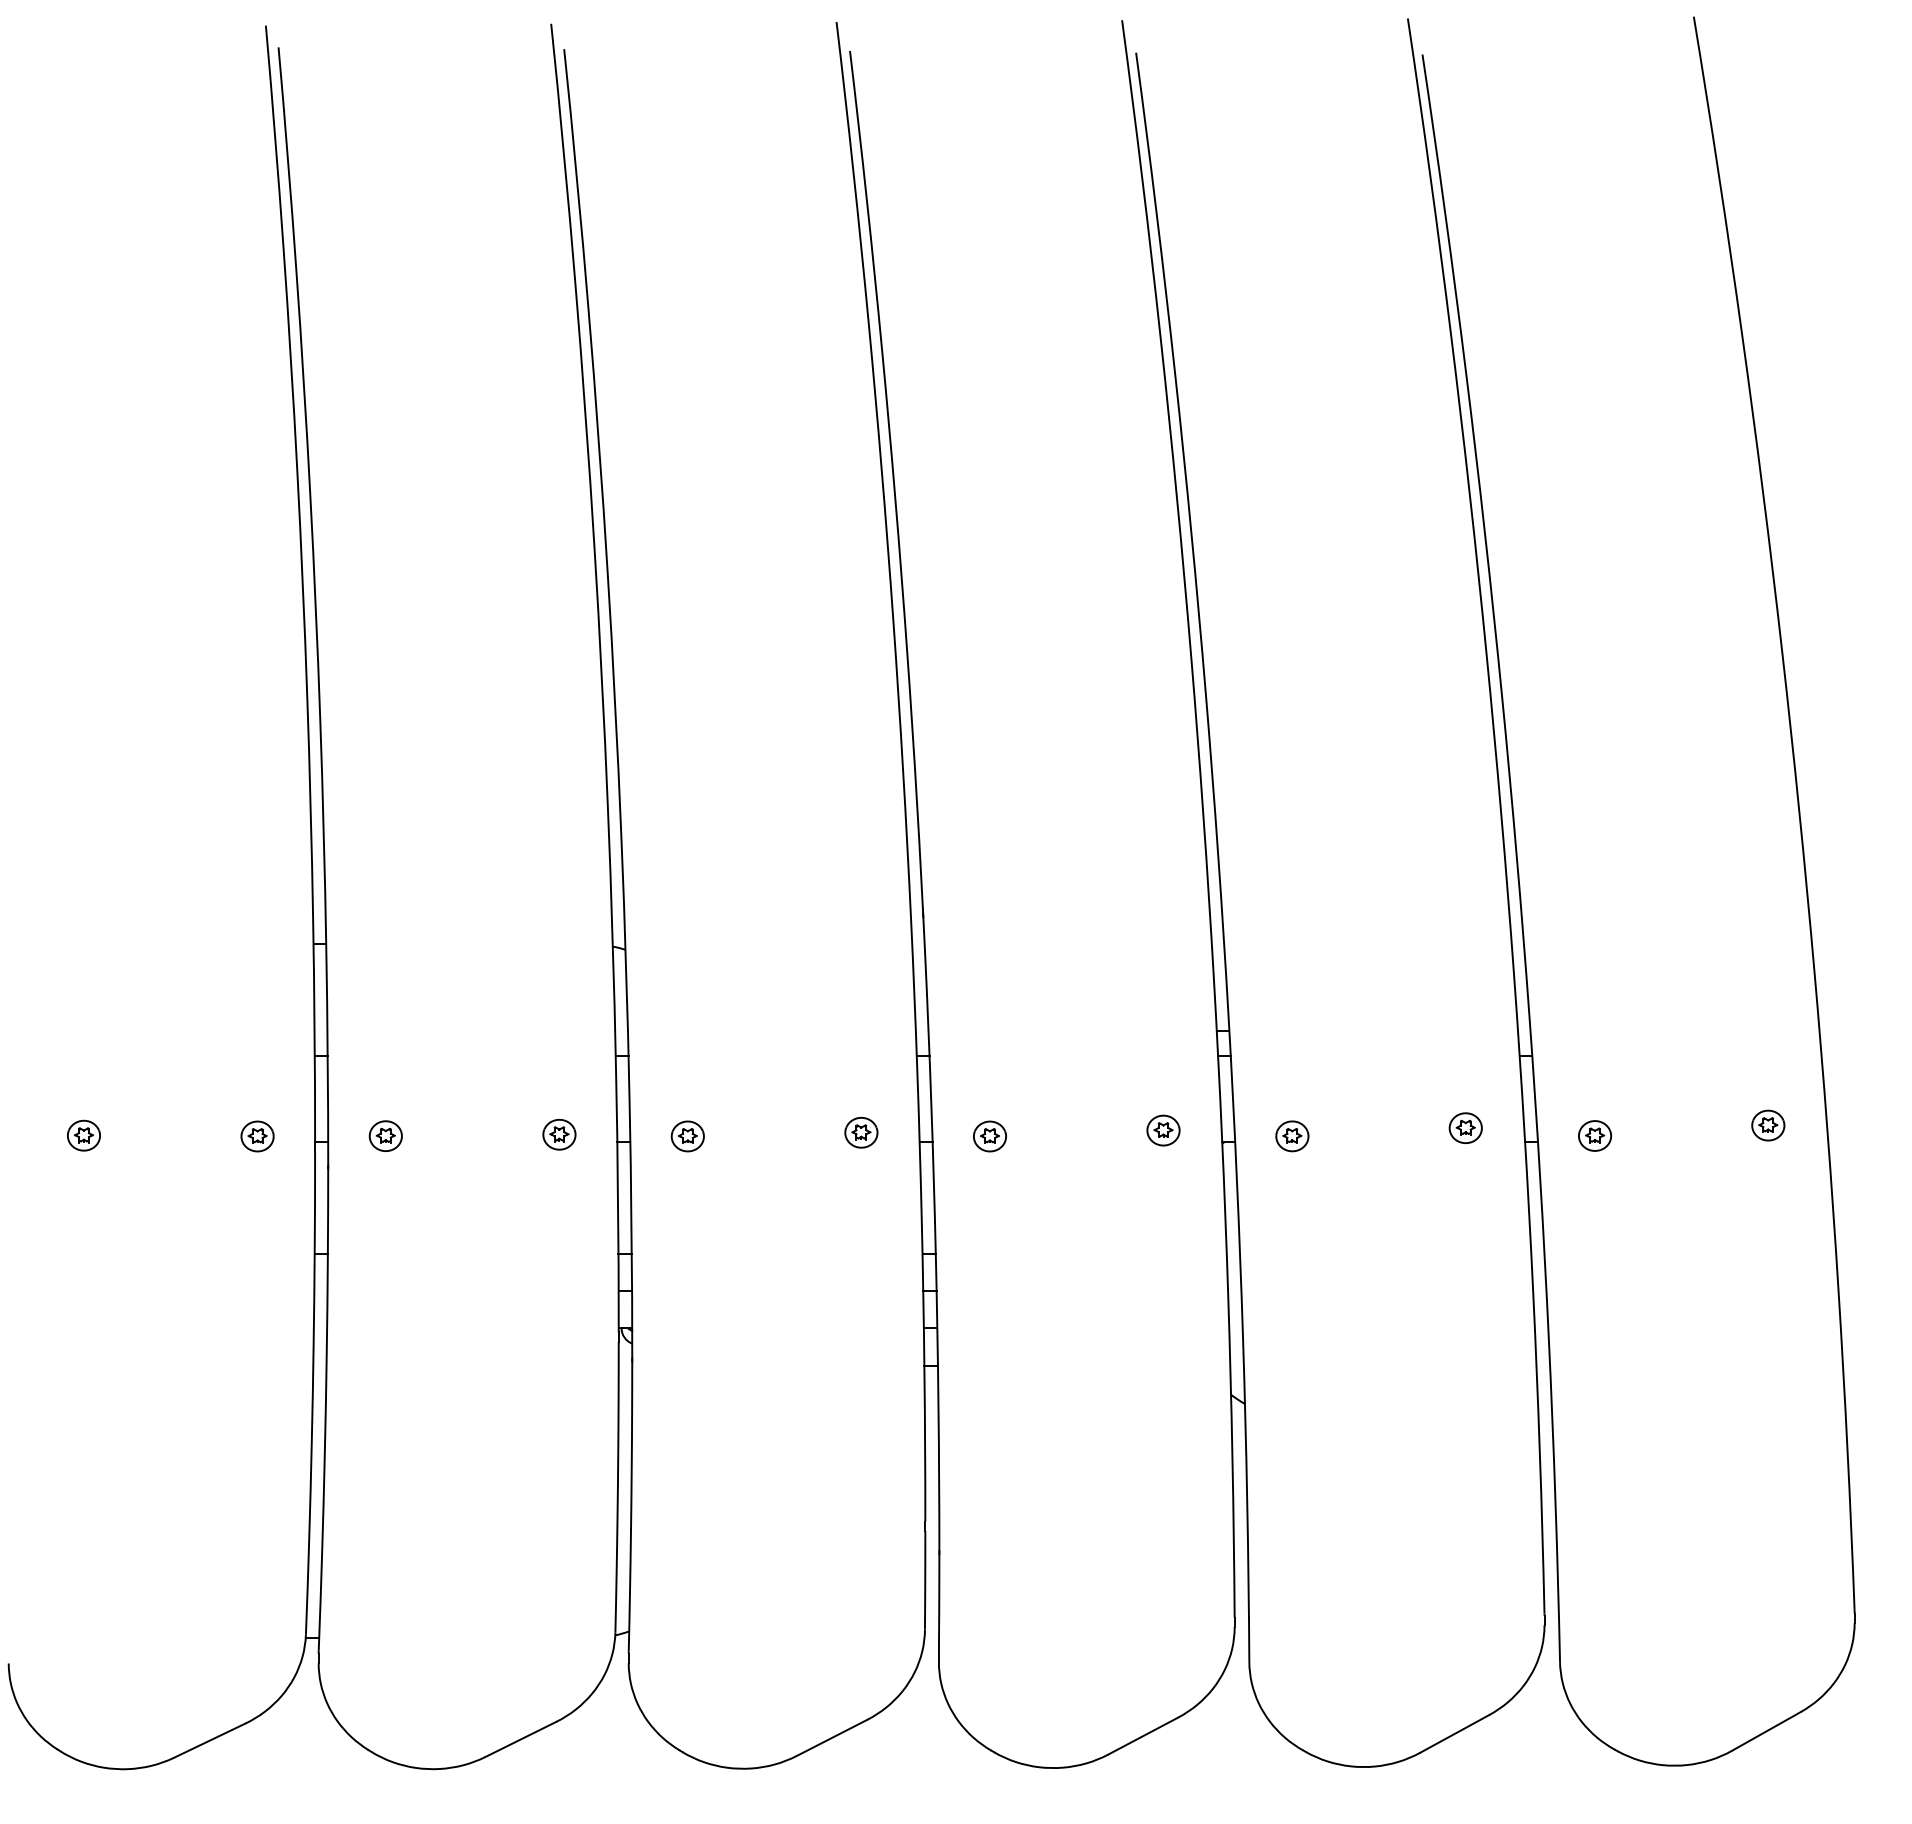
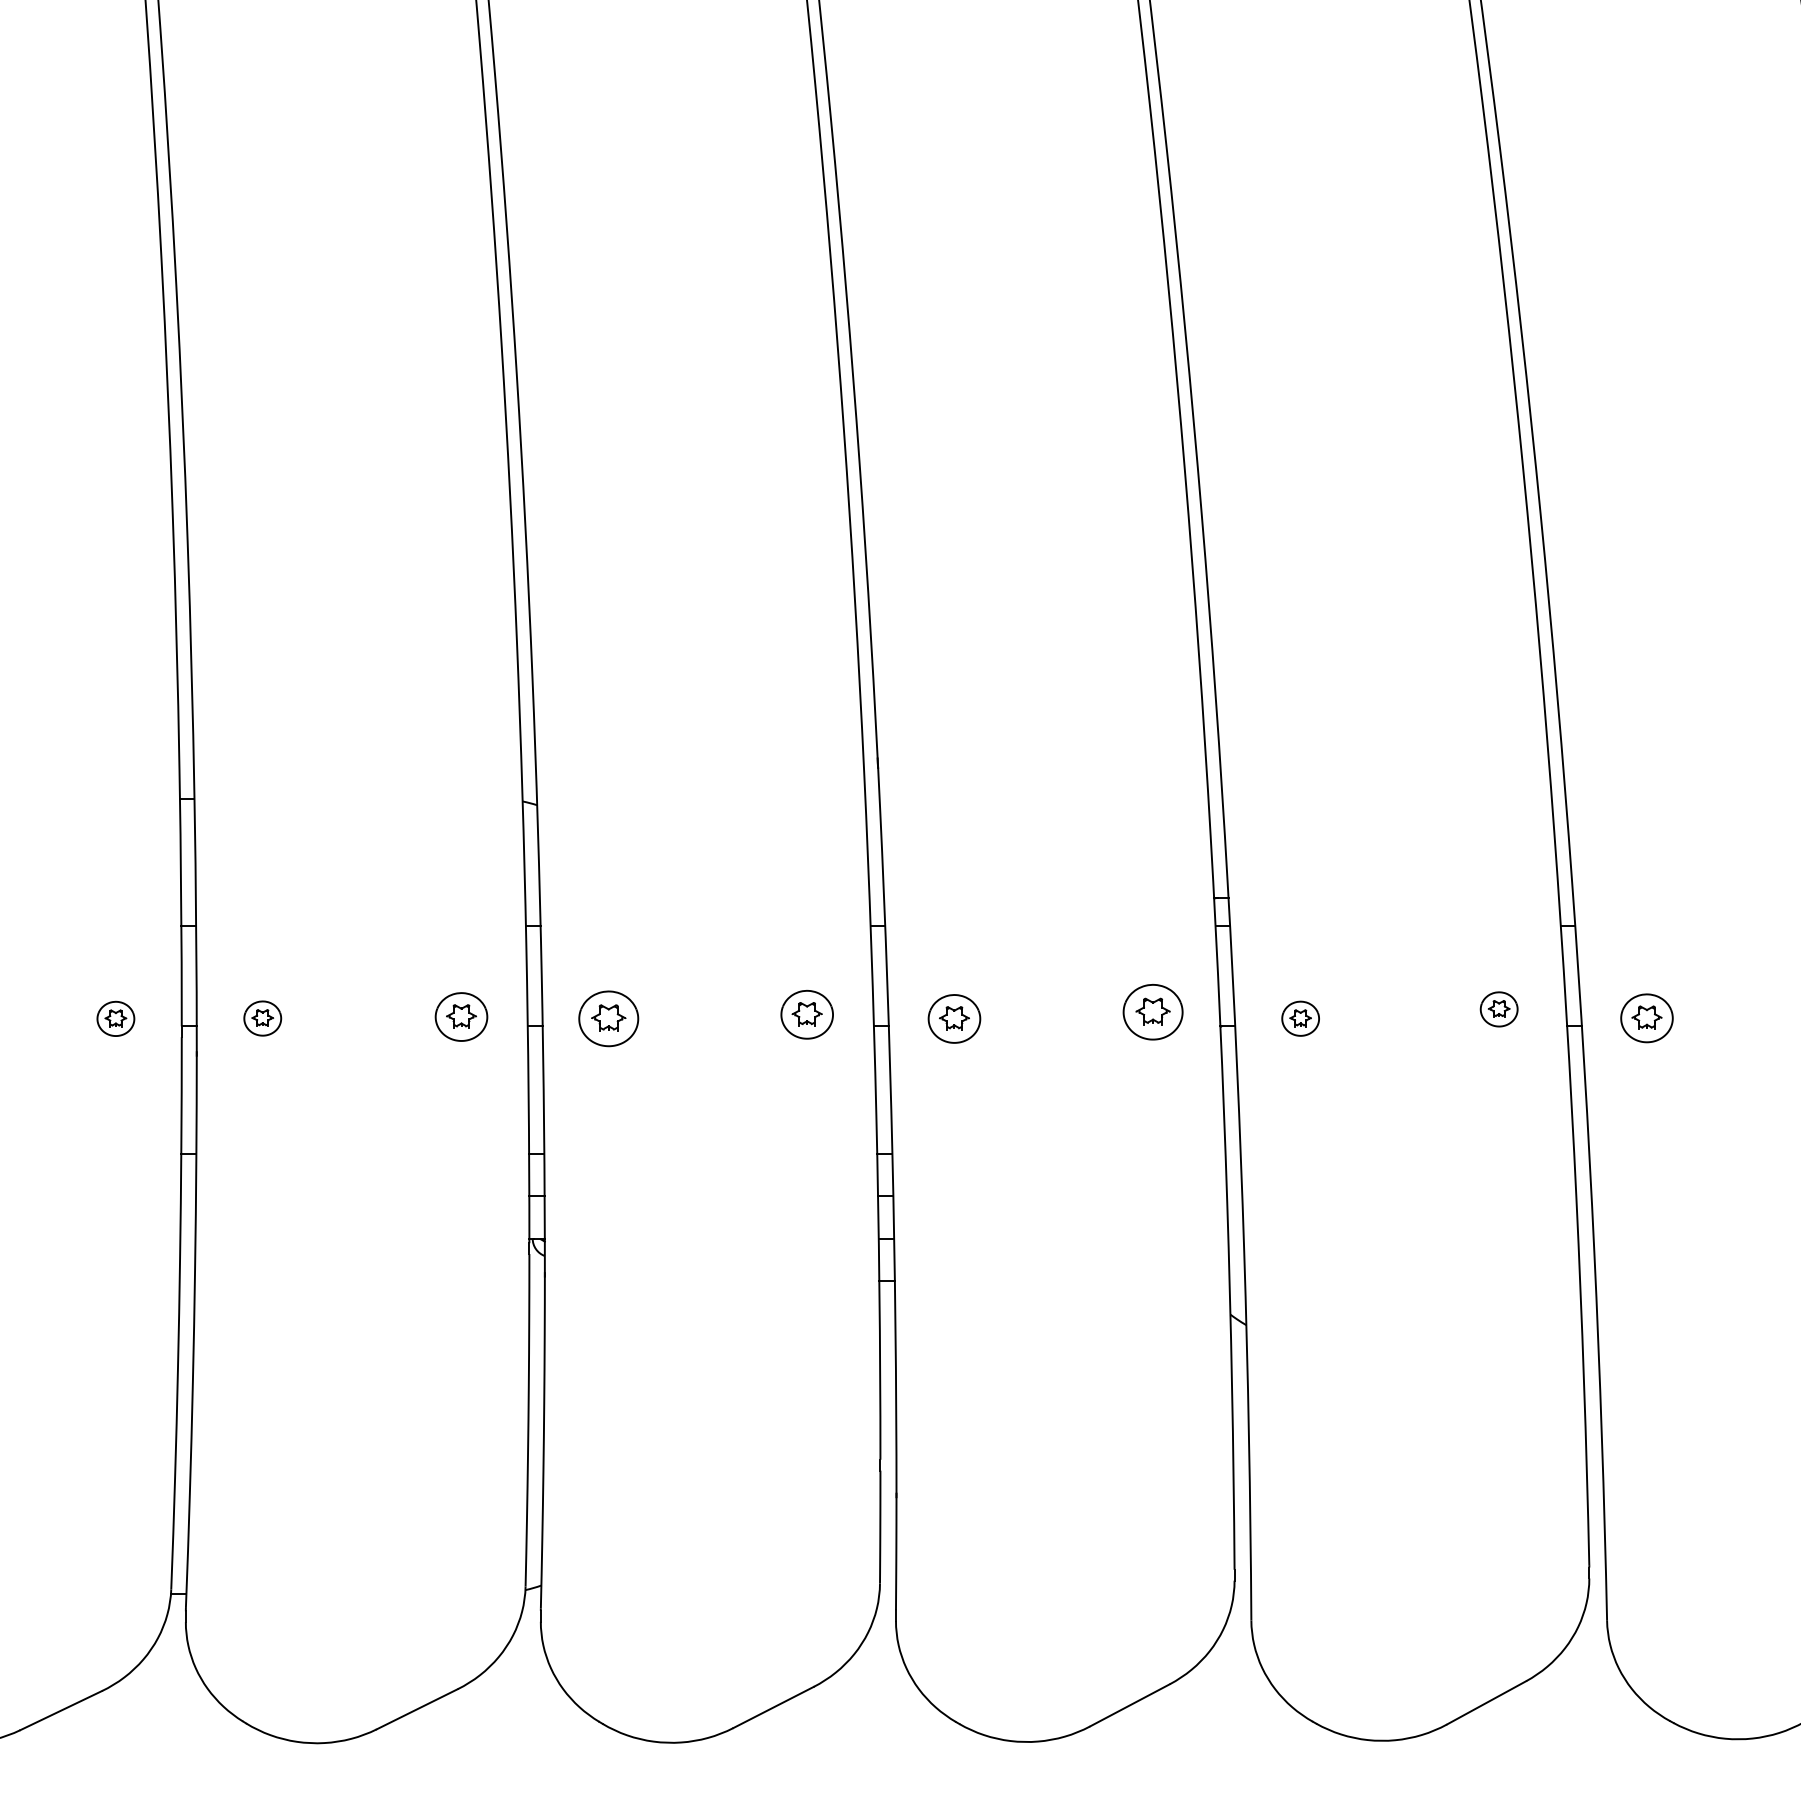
part: (1163, 1130) -> (1153, 1012), size x1.6
part: (861, 1132) -> (807, 1014), size x1.4
part: (559, 1134) -> (461, 1016), size x1.4
part: (1595, 1135) -> (1647, 1017), size x1.4
part: (687, 1136) -> (608, 1018), size x1.6
part: (989, 1136) -> (953, 1018), size x1.4

